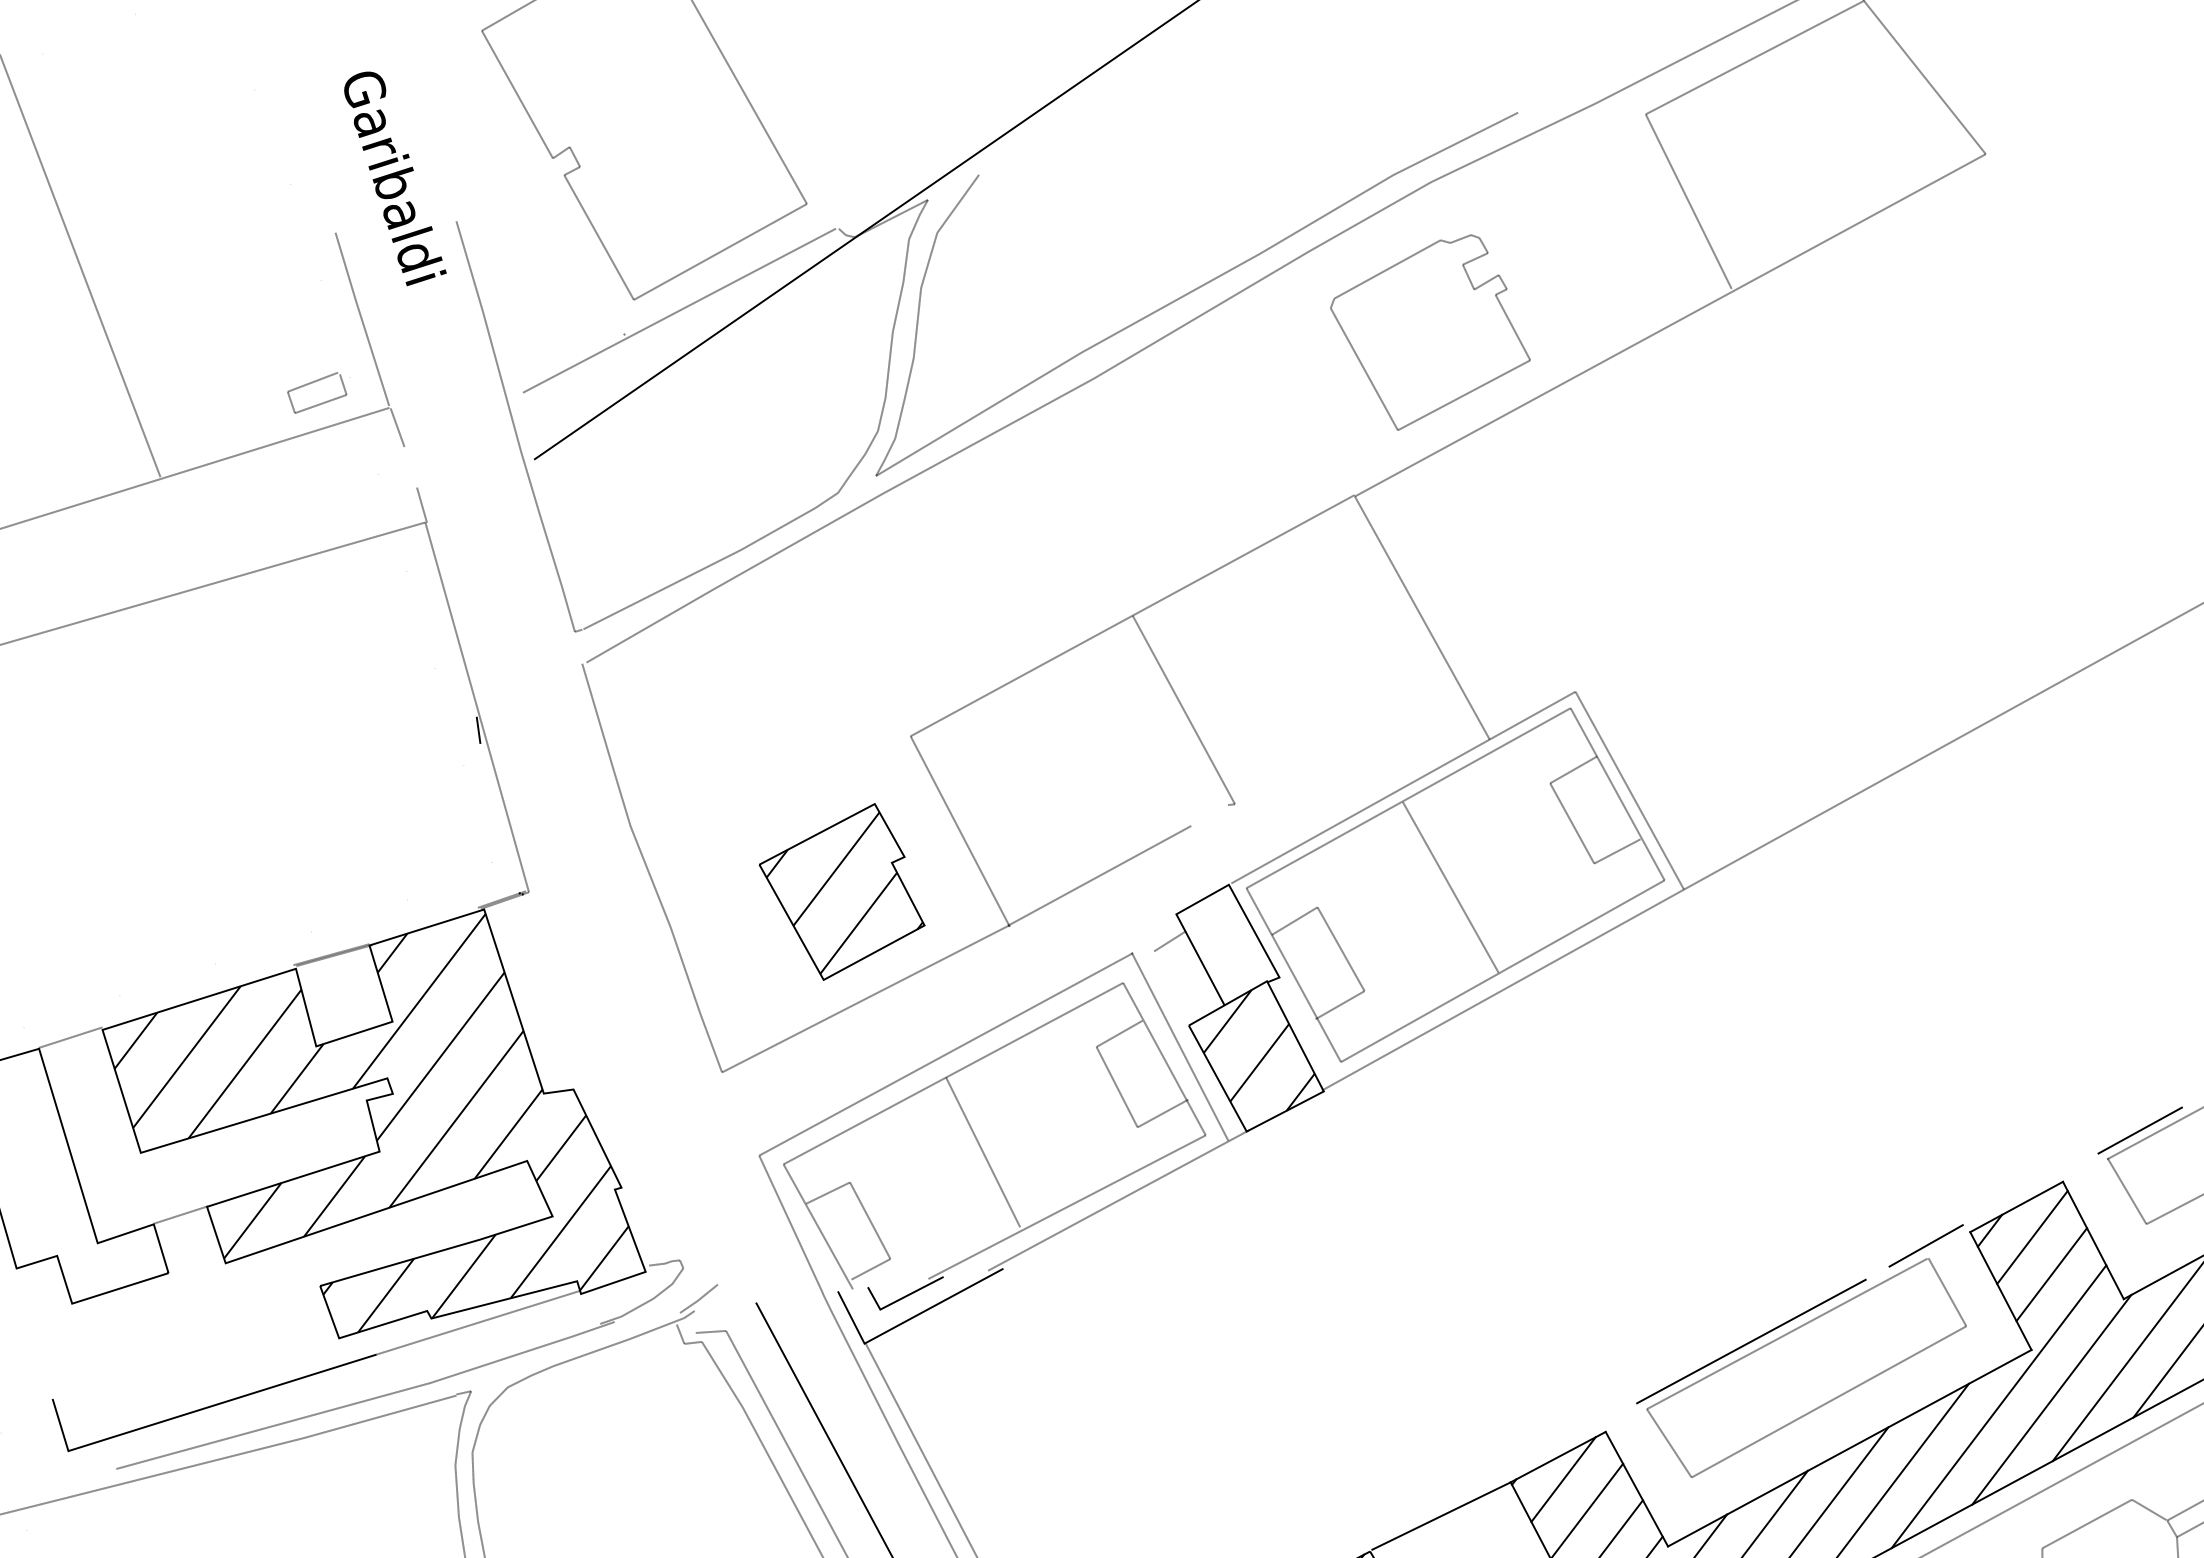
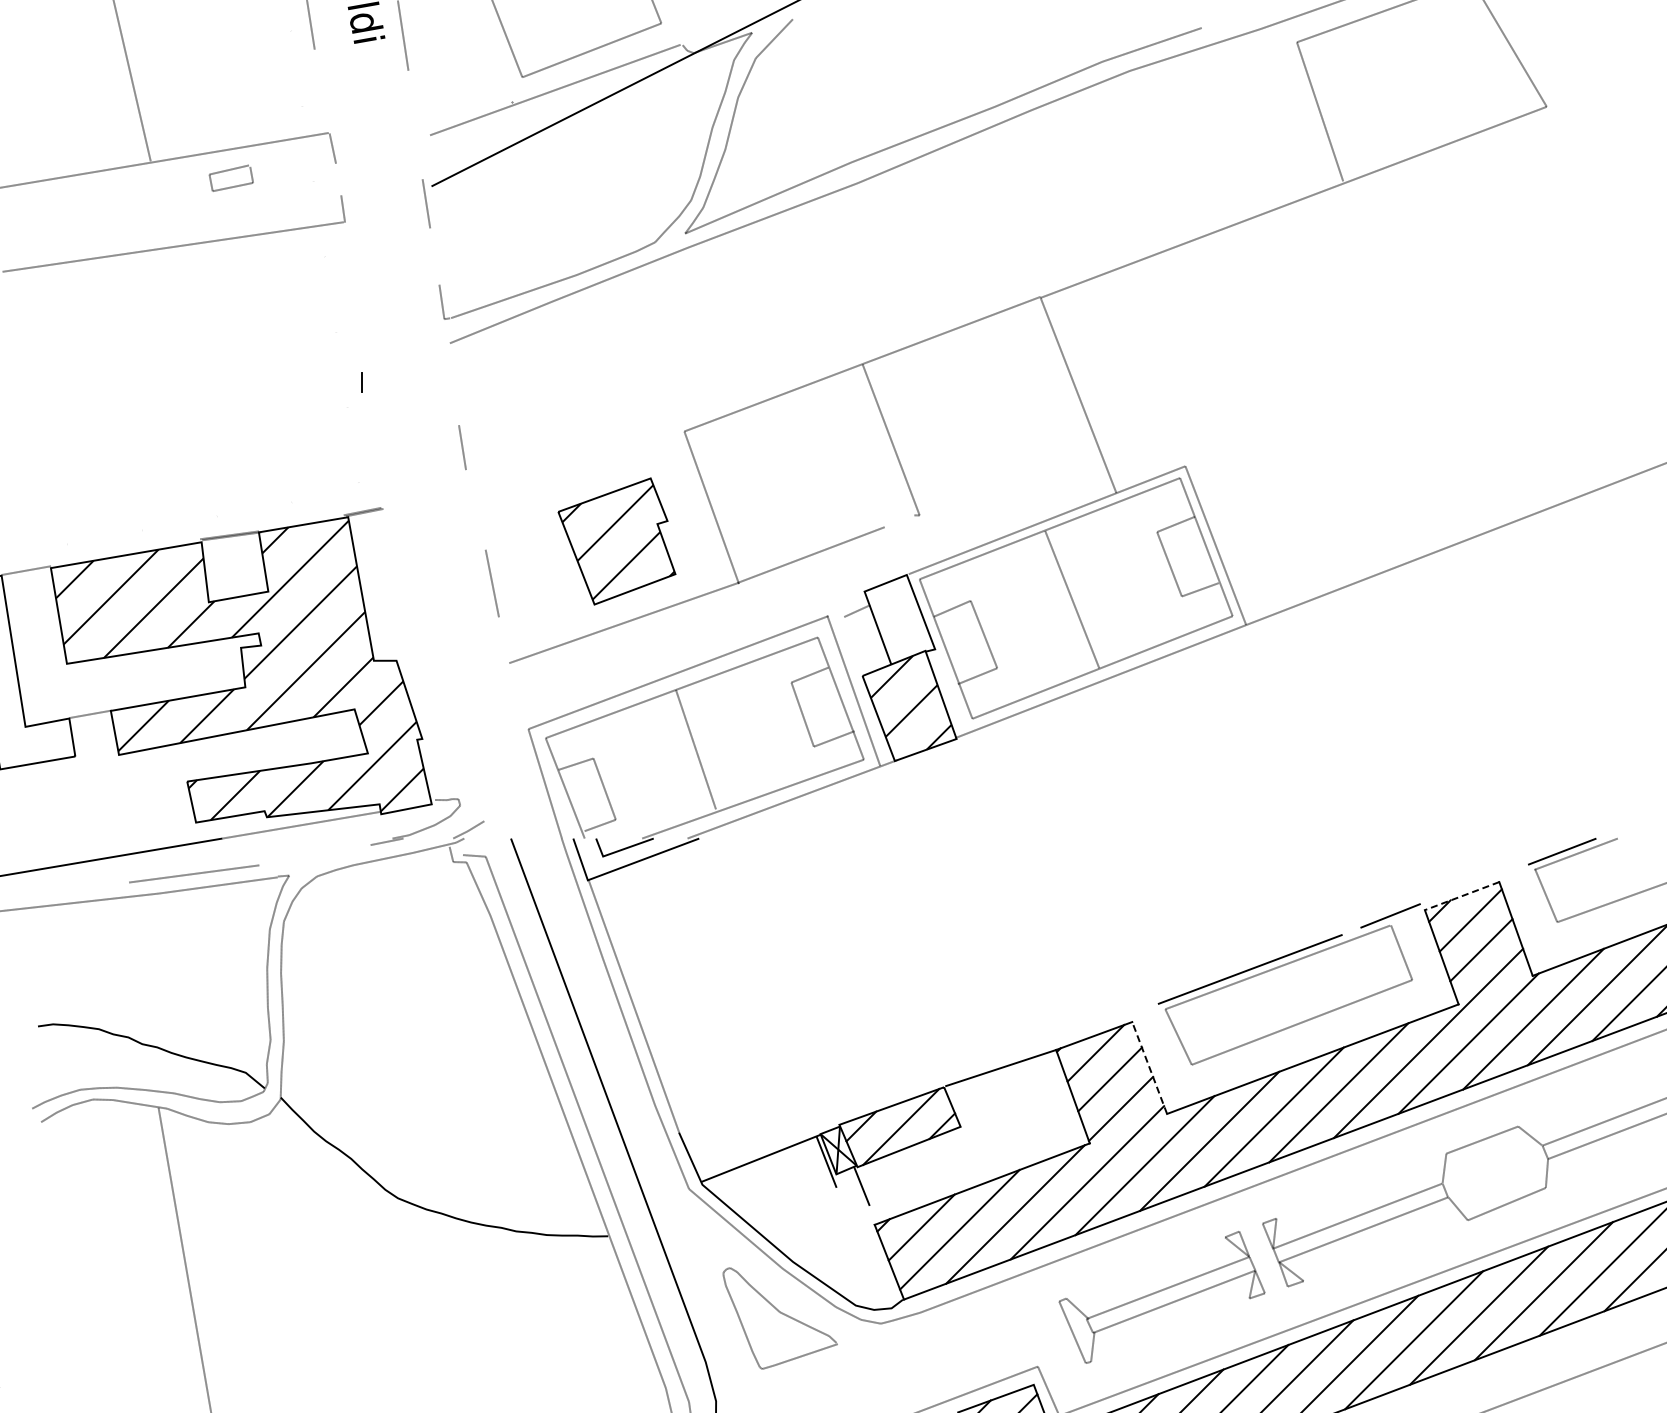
part: (1430, 333) -> (1113, 183), removed
line: (372, 353) -> (321, 90), removed
line: (501, 381) -> (415, 124), removed
line: (310, 384) -> (227, 171), moved
line: (550, 551) -> (434, 256), removed
line: (476, 707) -> (363, 365), removed
line: (597, 716) -> (452, 384), removed
line: (650, 876) -> (475, 509), removed
line: (711, 1043) -> (504, 640), removed
line: (2017, 1207) -> (1462, 896), solid -> dashed
line: (500, 1360) -> (314, 855), removed
line: (188, 1448) -> (72, 889), removed
line: (1636, 1488) -> (1149, 1067), solid -> dashed

